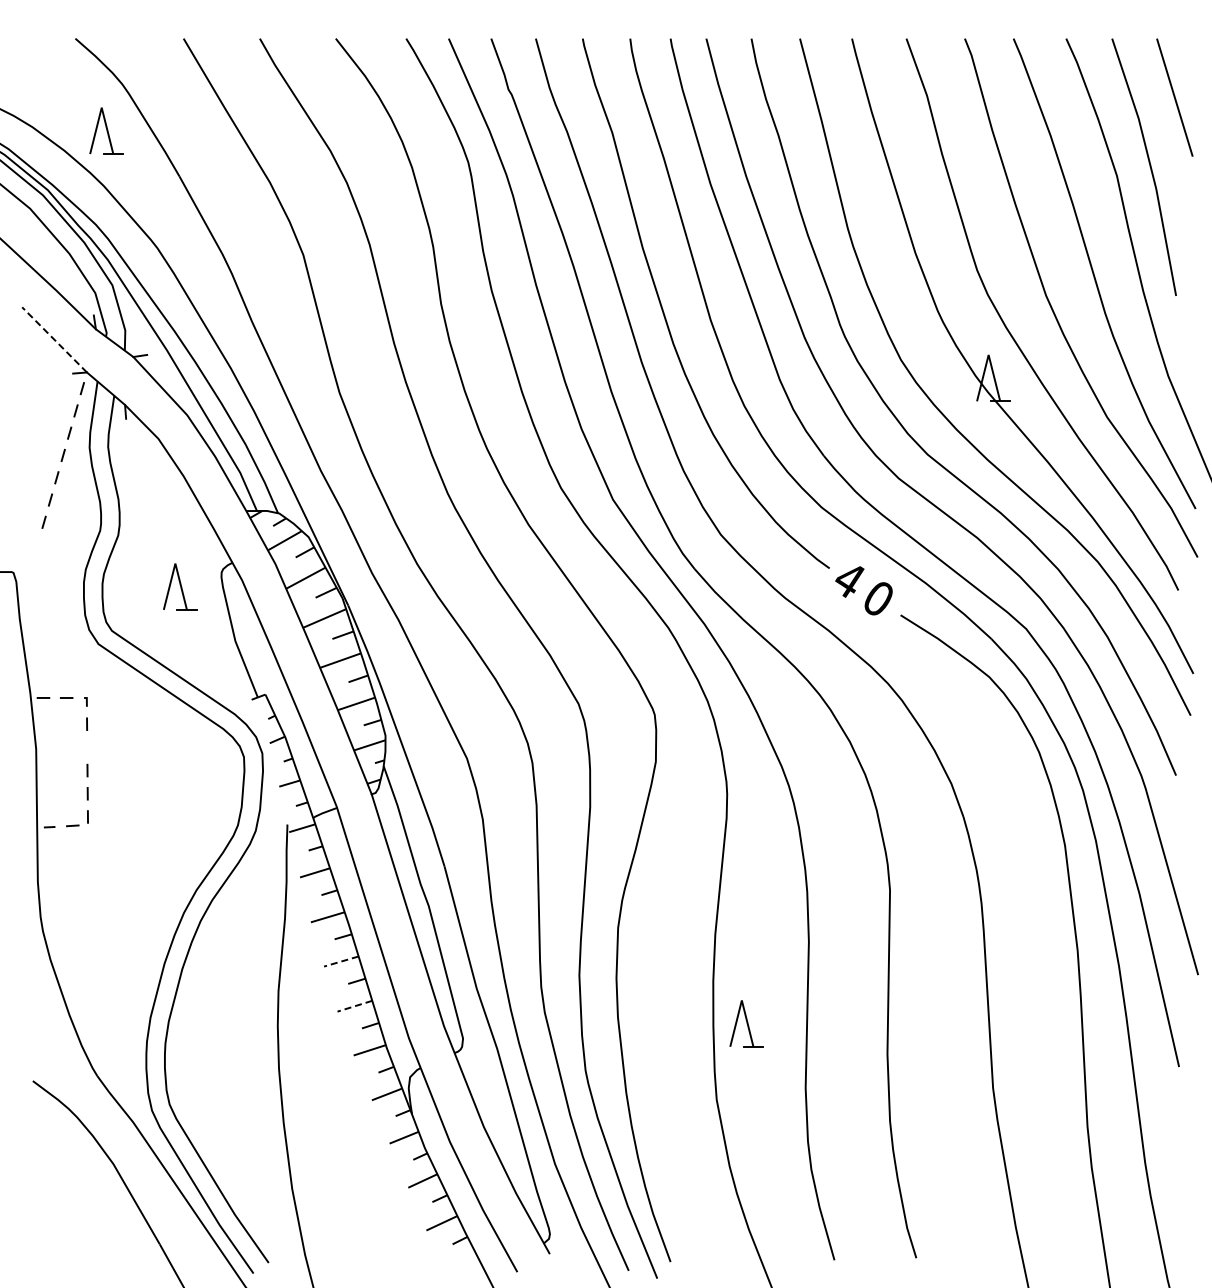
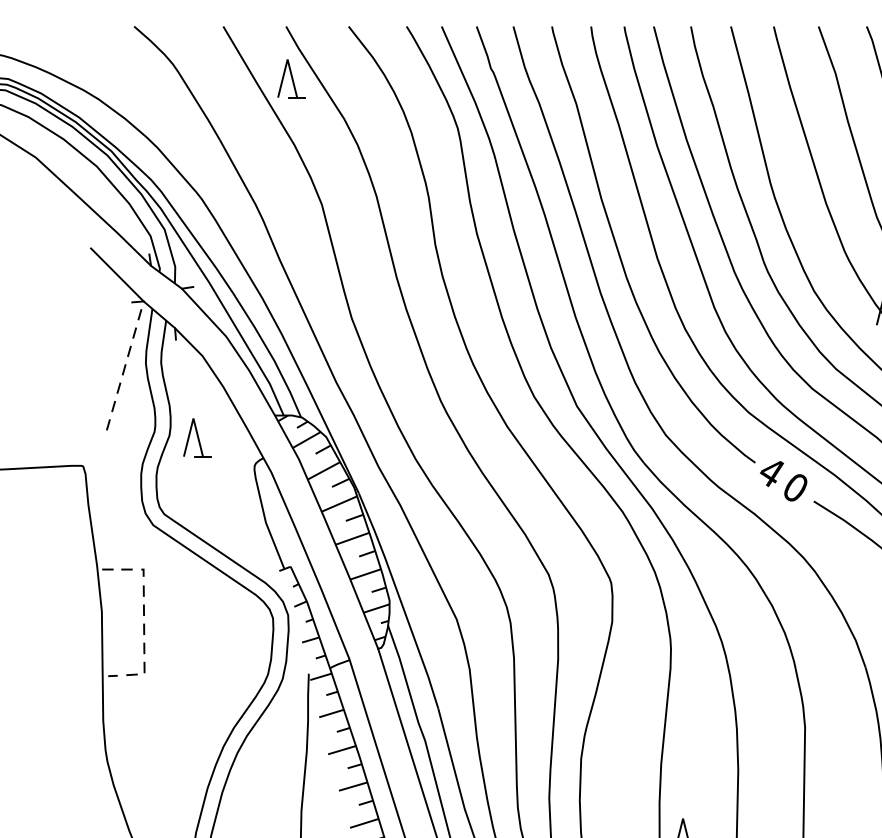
part: (106, 130) -> (291, 78), moved
line: (54, 339) -> (116, 274), dashed -> solid
part: (180, 586) -> (197, 437), moved
line: (87, 747) -> (144, 610), added
line: (340, 961) -> (352, 786), dashed -> solid
line: (354, 1006) -> (364, 823), dashed -> solid

